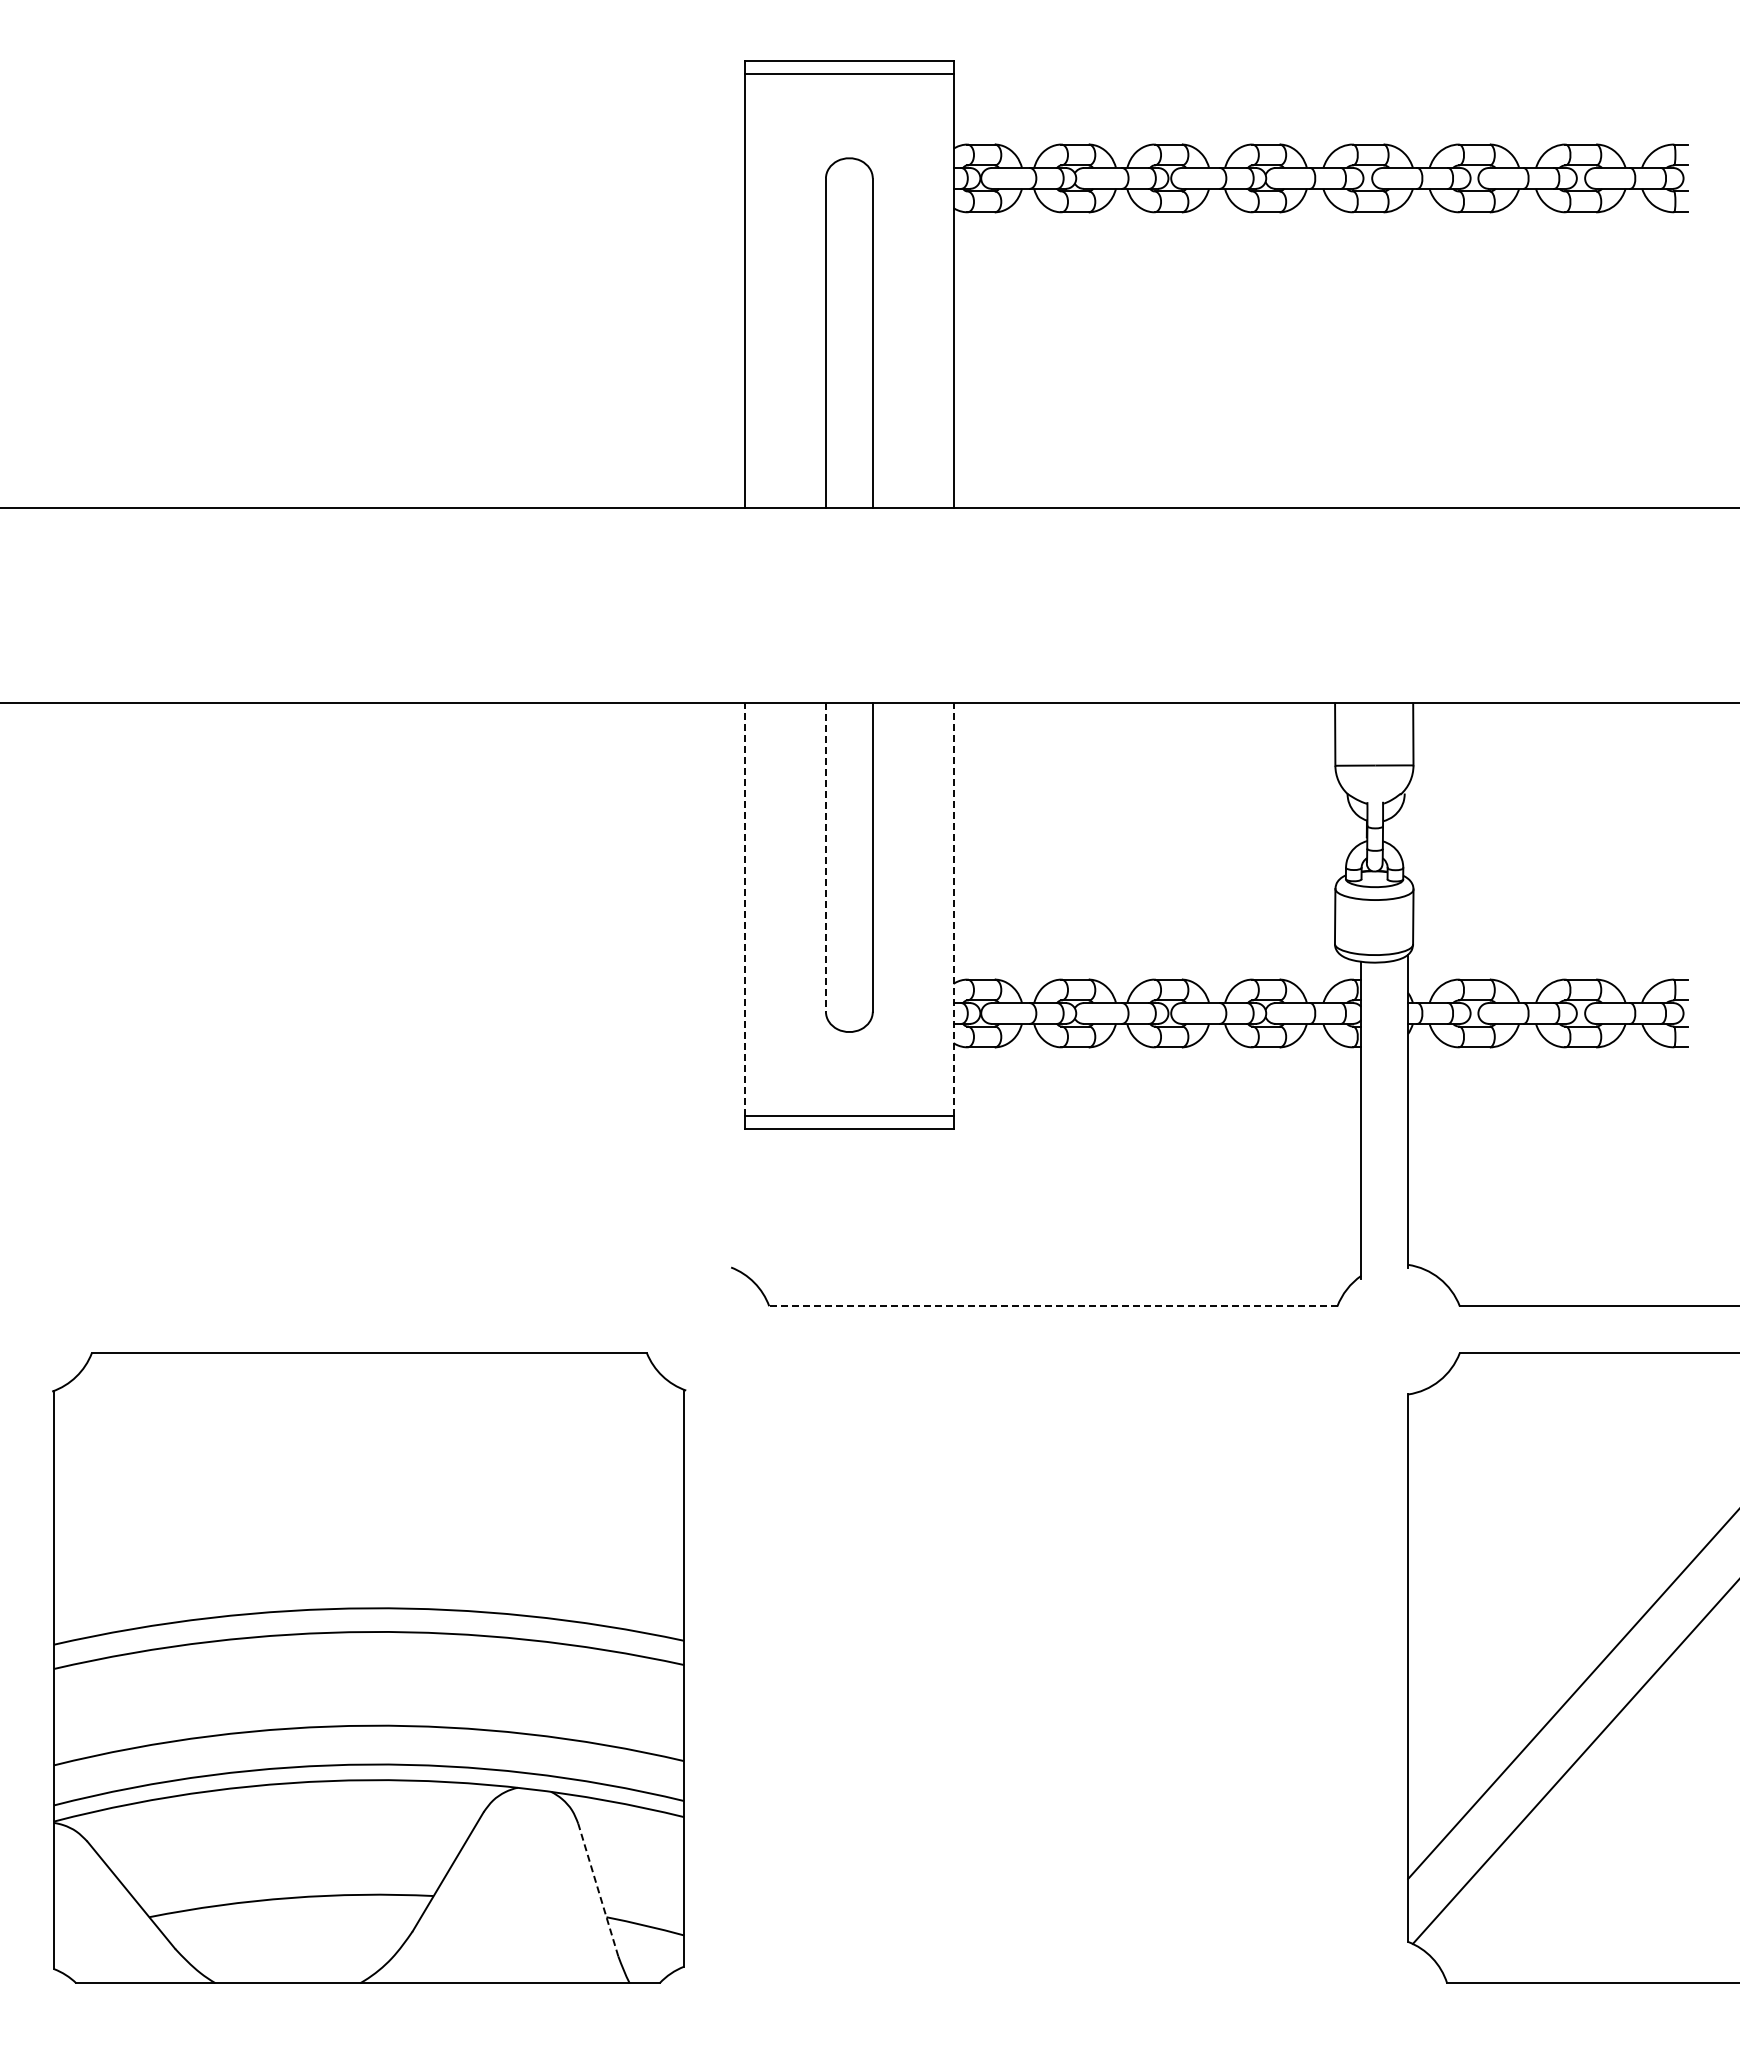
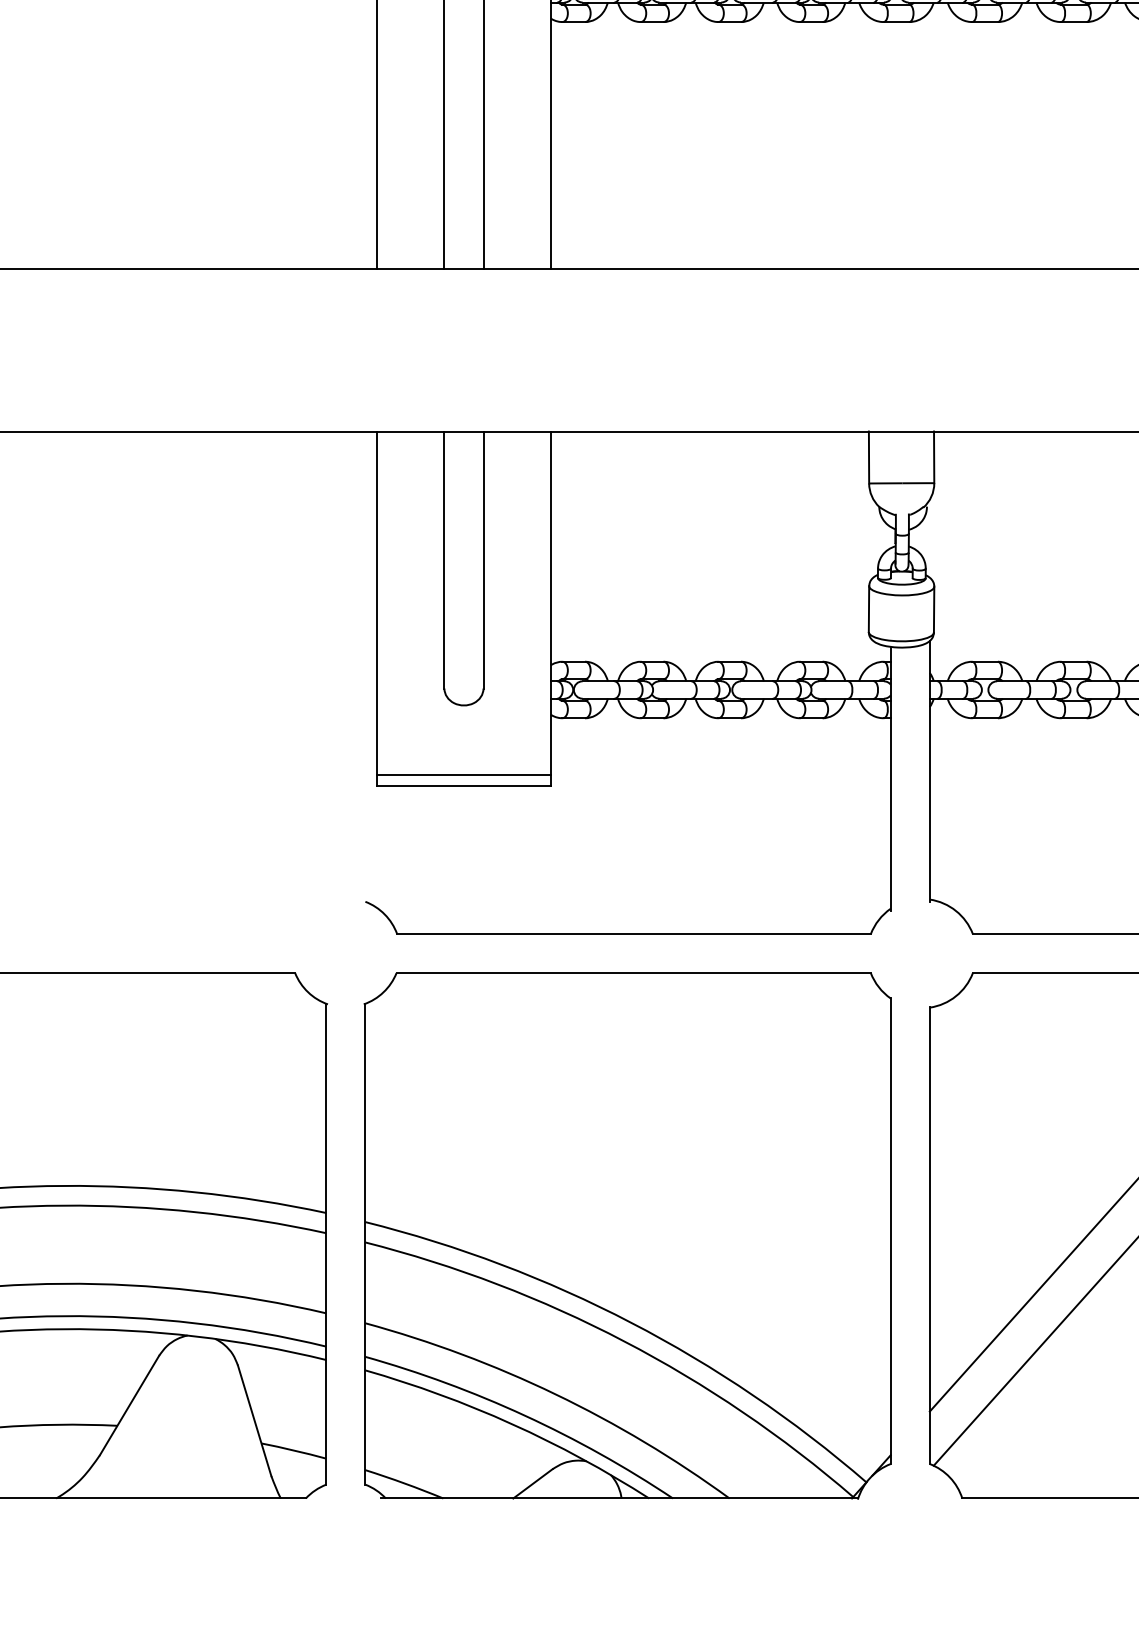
line: (825, 858) -> (444, 560), dashed -> solid
line: (745, 909) -> (377, 603), dashed -> solid
line: (953, 909) -> (550, 603), dashed -> solid
line: (1052, 1306) -> (633, 934), dashed -> solid
part: (1045, 1668) -> (627, 1236), added
line: (598, 1889) -> (254, 1420), dashed -> solid

